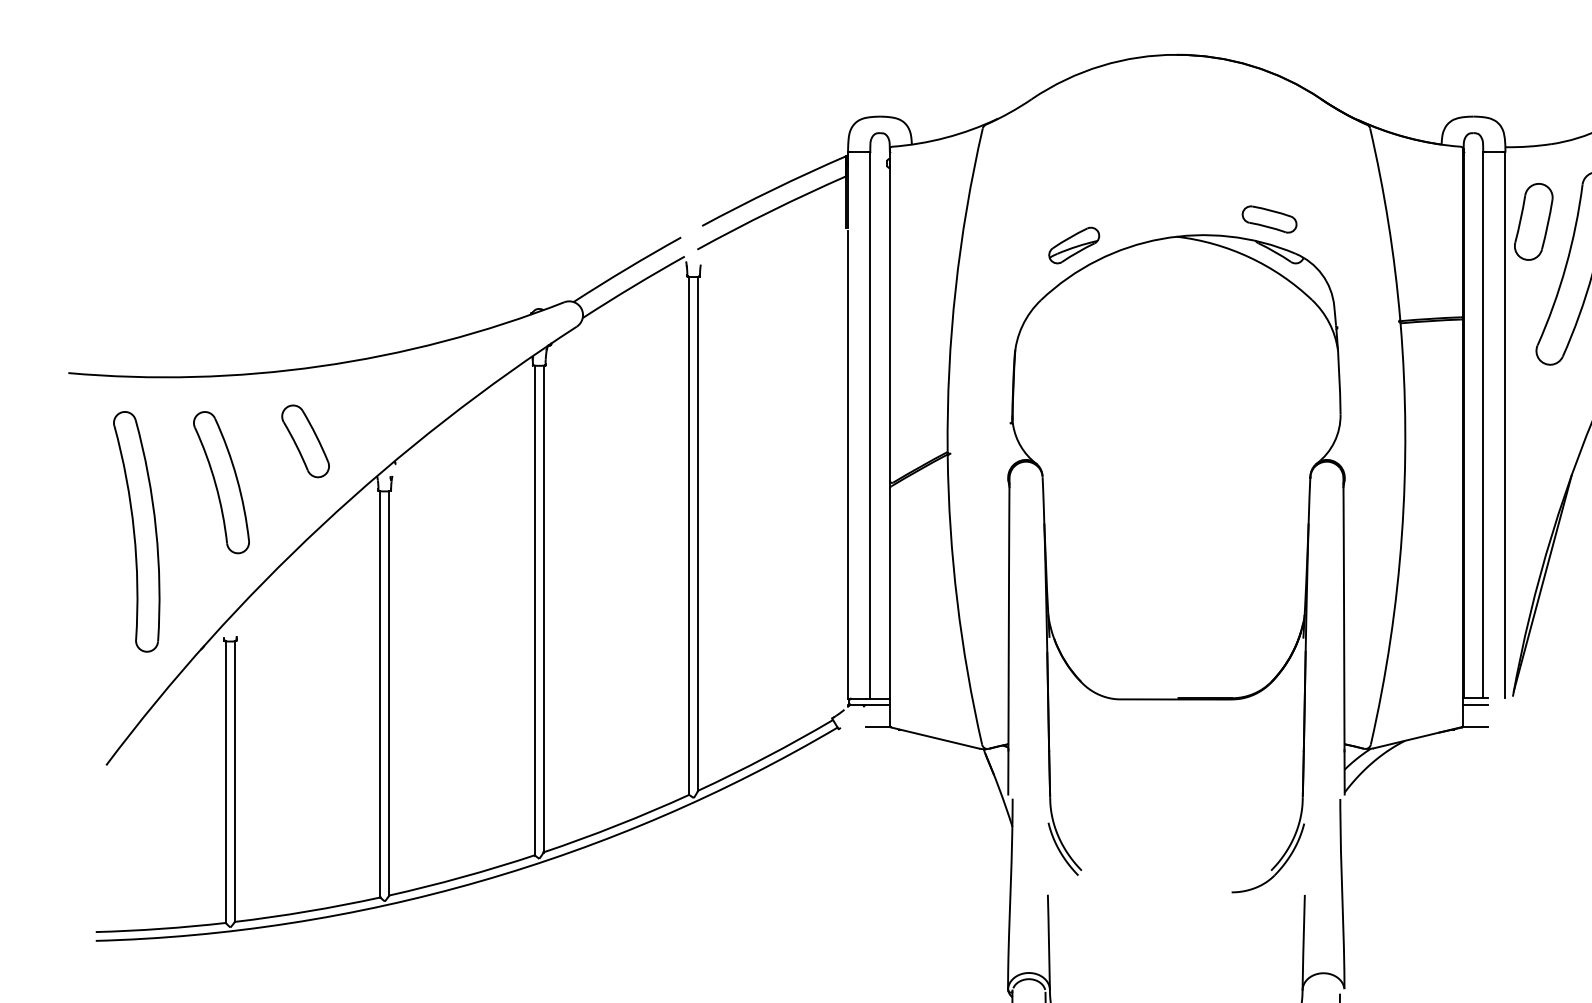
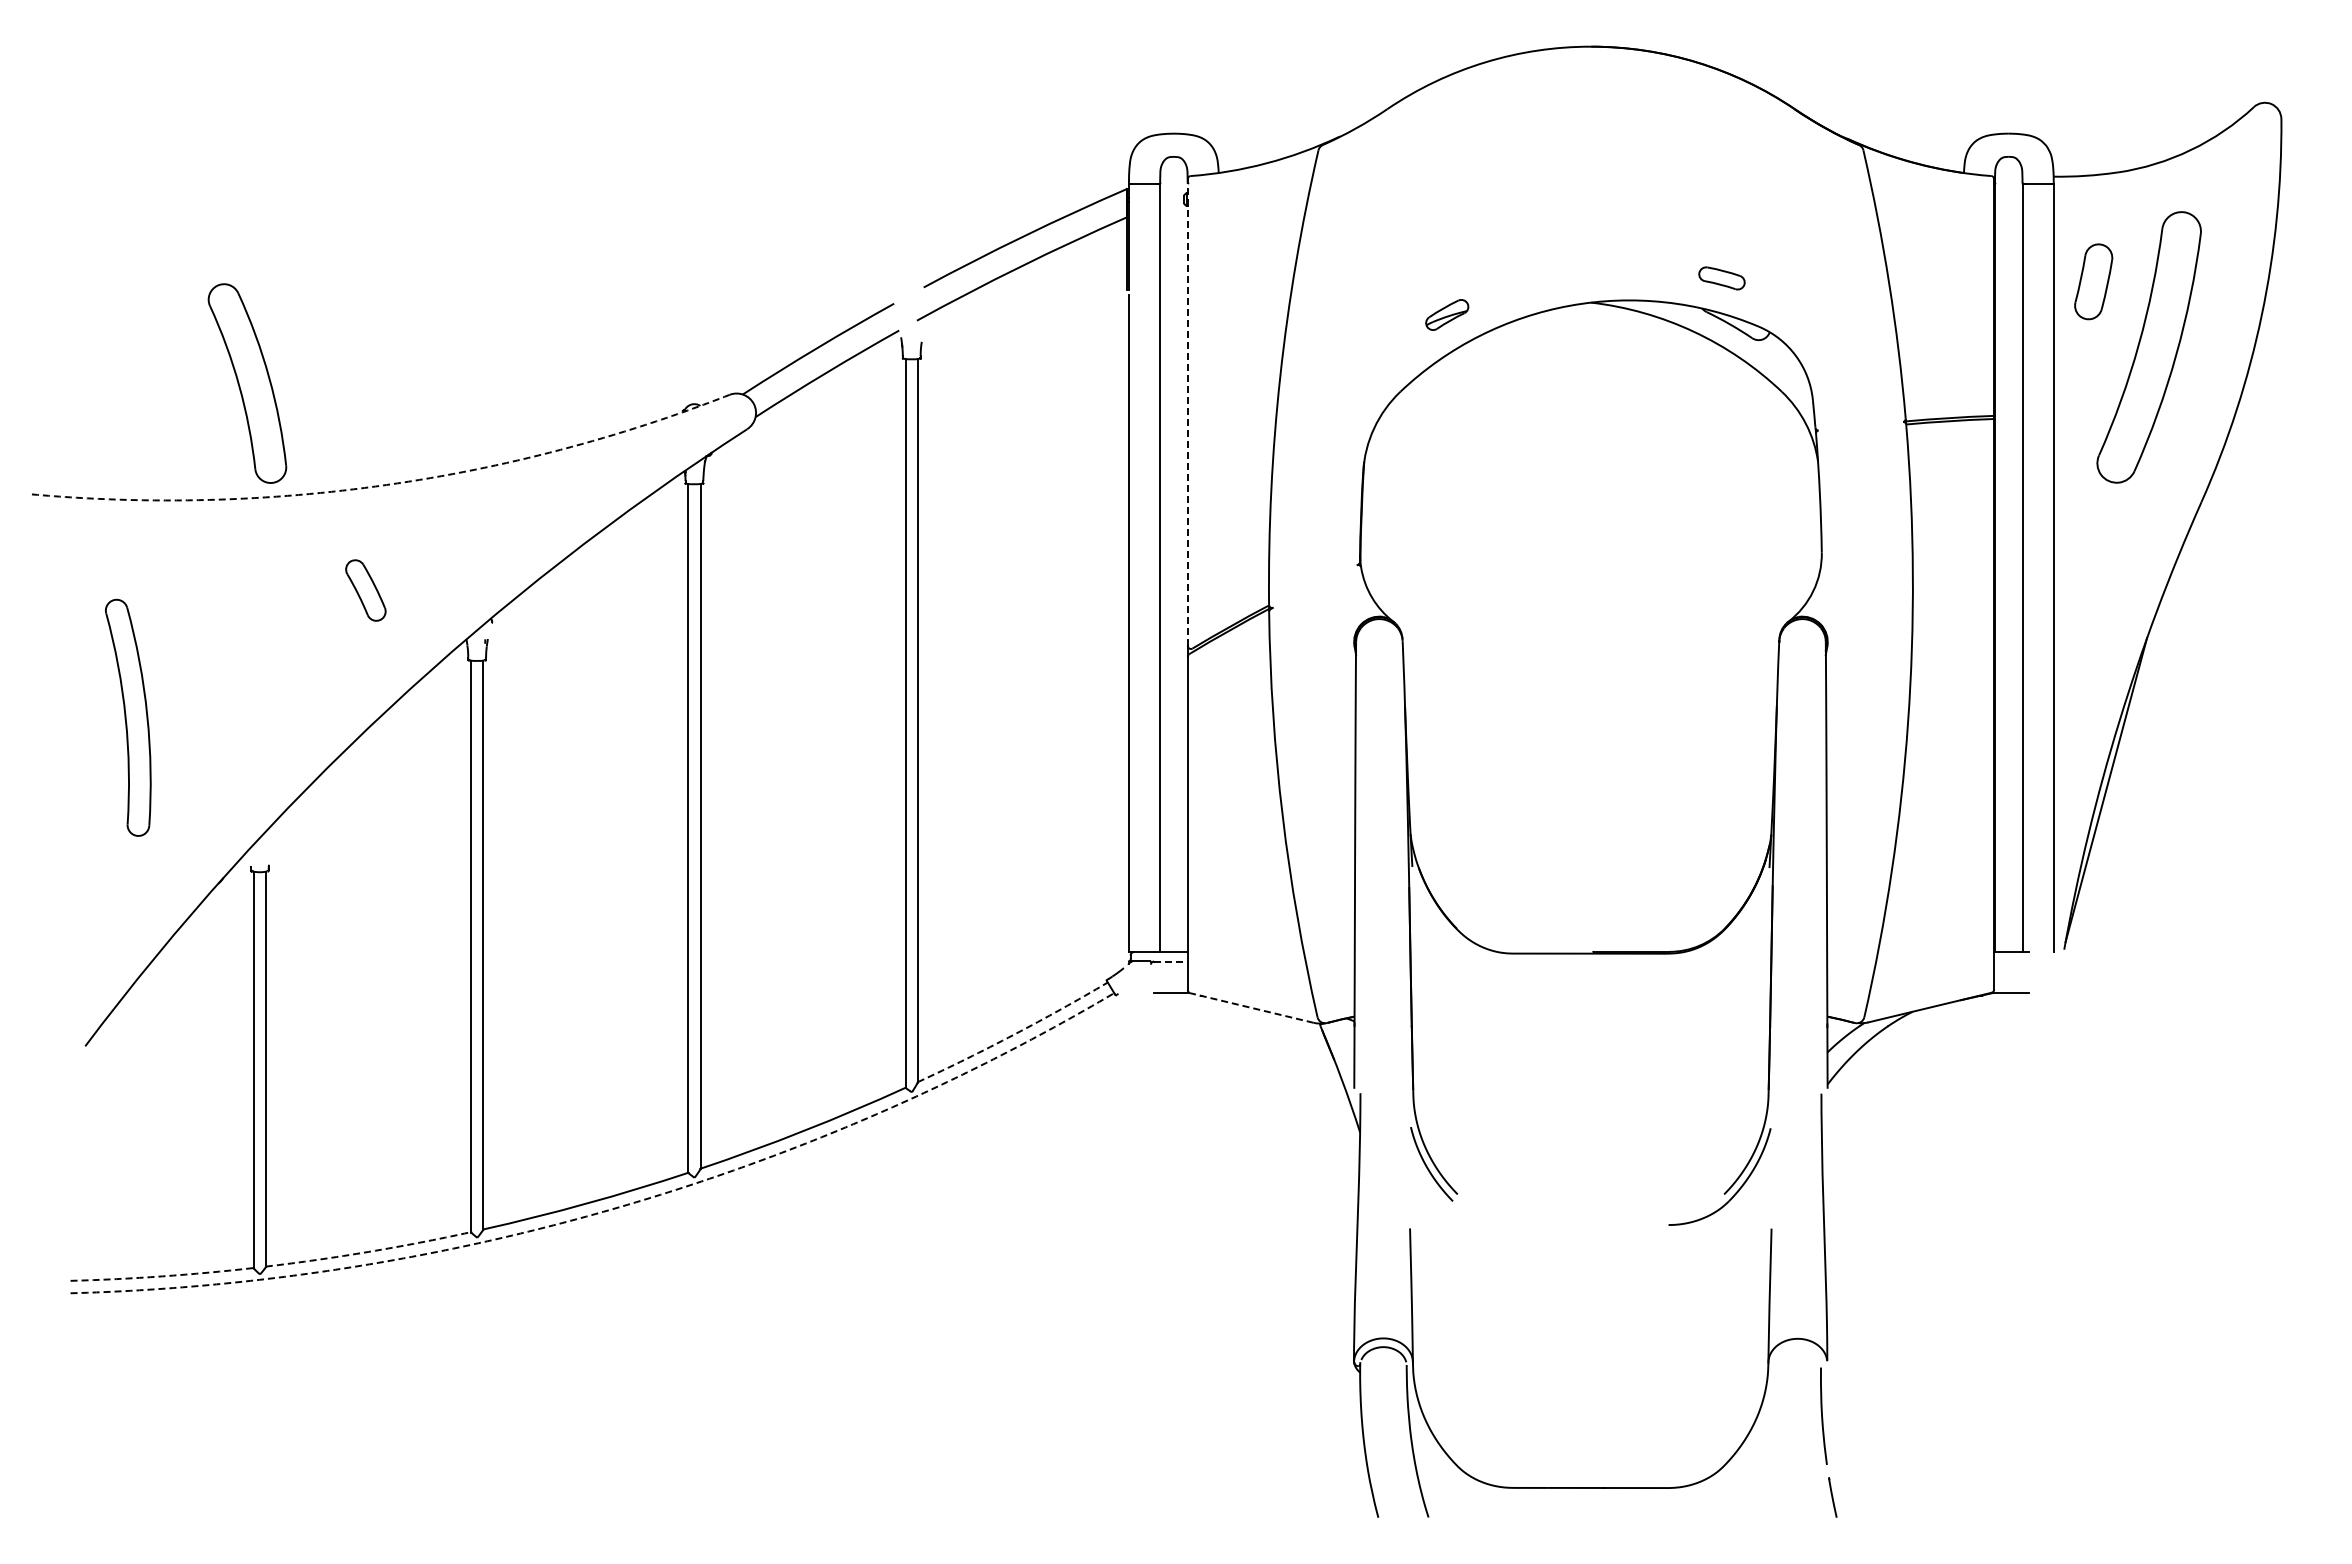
part: (1269, 219) -> (1721, 278), size x0.6
part: (1533, 221) -> (2093, 281), size x0.7
part: (1074, 245) -> (1447, 314), size x0.6
line: (889, 314) -> (1187, 412), solid -> dashed
arc: (320, 366) -> (386, 484), solid -> dashed
part: (305, 441) -> (365, 590), size x0.6
part: (221, 482) -> (247, 383), moved
part: (136, 531) -> (128, 717), size x0.7
line: (877, 705) -> (1170, 961), solid -> dashed
line: (1475, 705) -> (2011, 961), removed
line: (935, 737) -> (1251, 1007), solid -> dashed
arc: (766, 756) -> (1014, 1034), solid -> dashed
arc: (480, 881) -> (611, 1209), solid -> dashed
arc: (307, 911) -> (368, 1251), solid -> dashed
arc: (161, 928) -> (162, 1276), solid -> dashed

